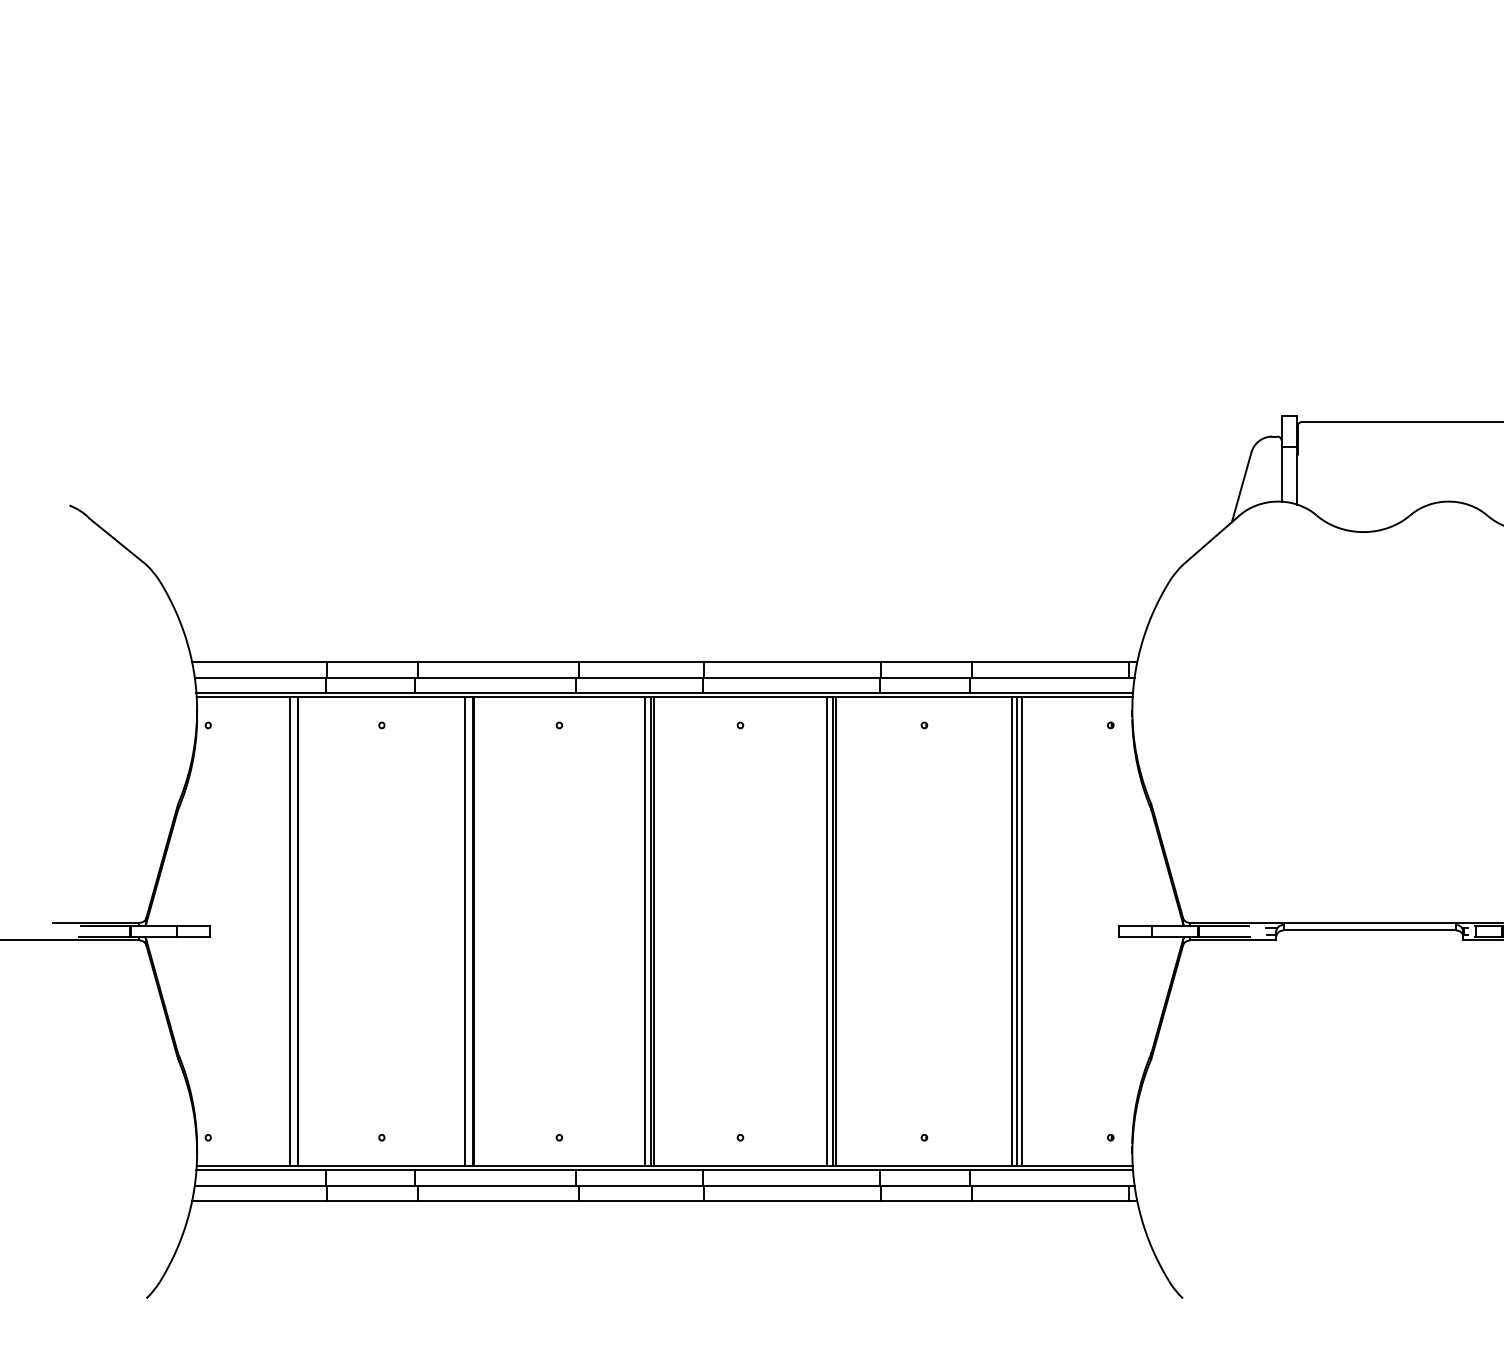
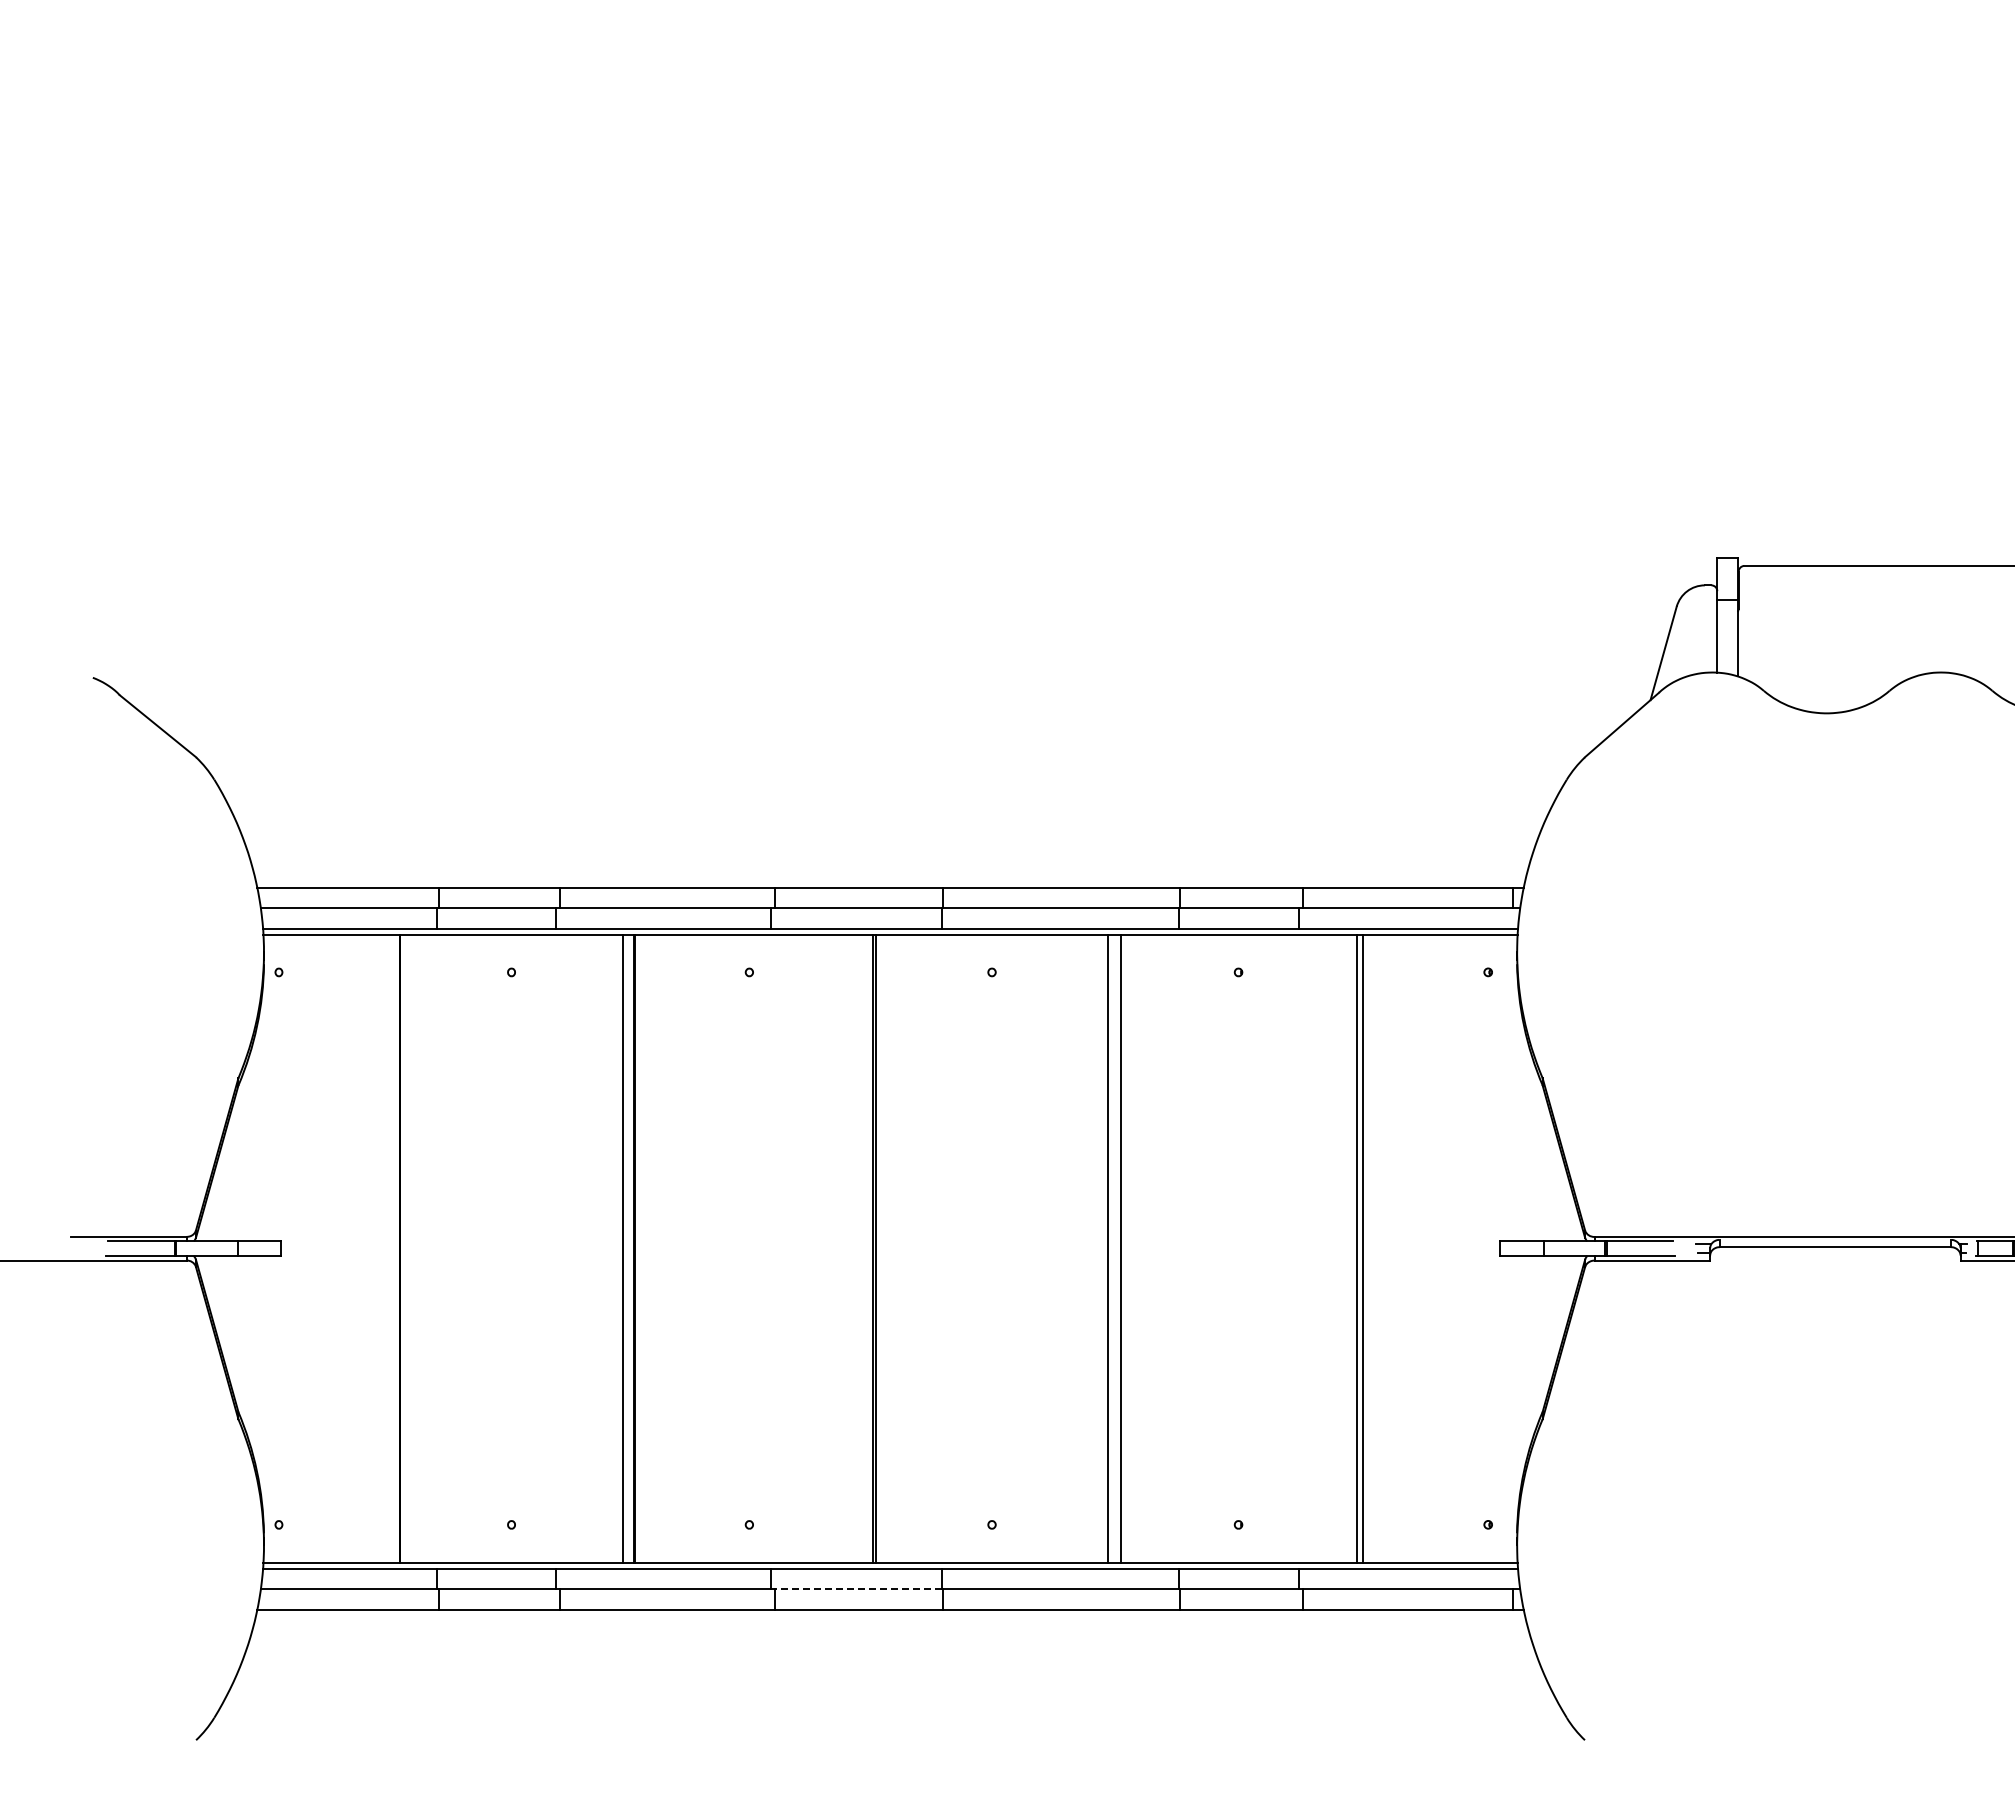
line: (290, 931) -> (388, 1248), removed
line: (644, 931) -> (863, 1248), removed
line: (833, 931) -> (1116, 1248), removed
line: (1021, 931) -> (1368, 1248), removed
line: (639, 1185) -> (856, 1589), solid -> dashed

